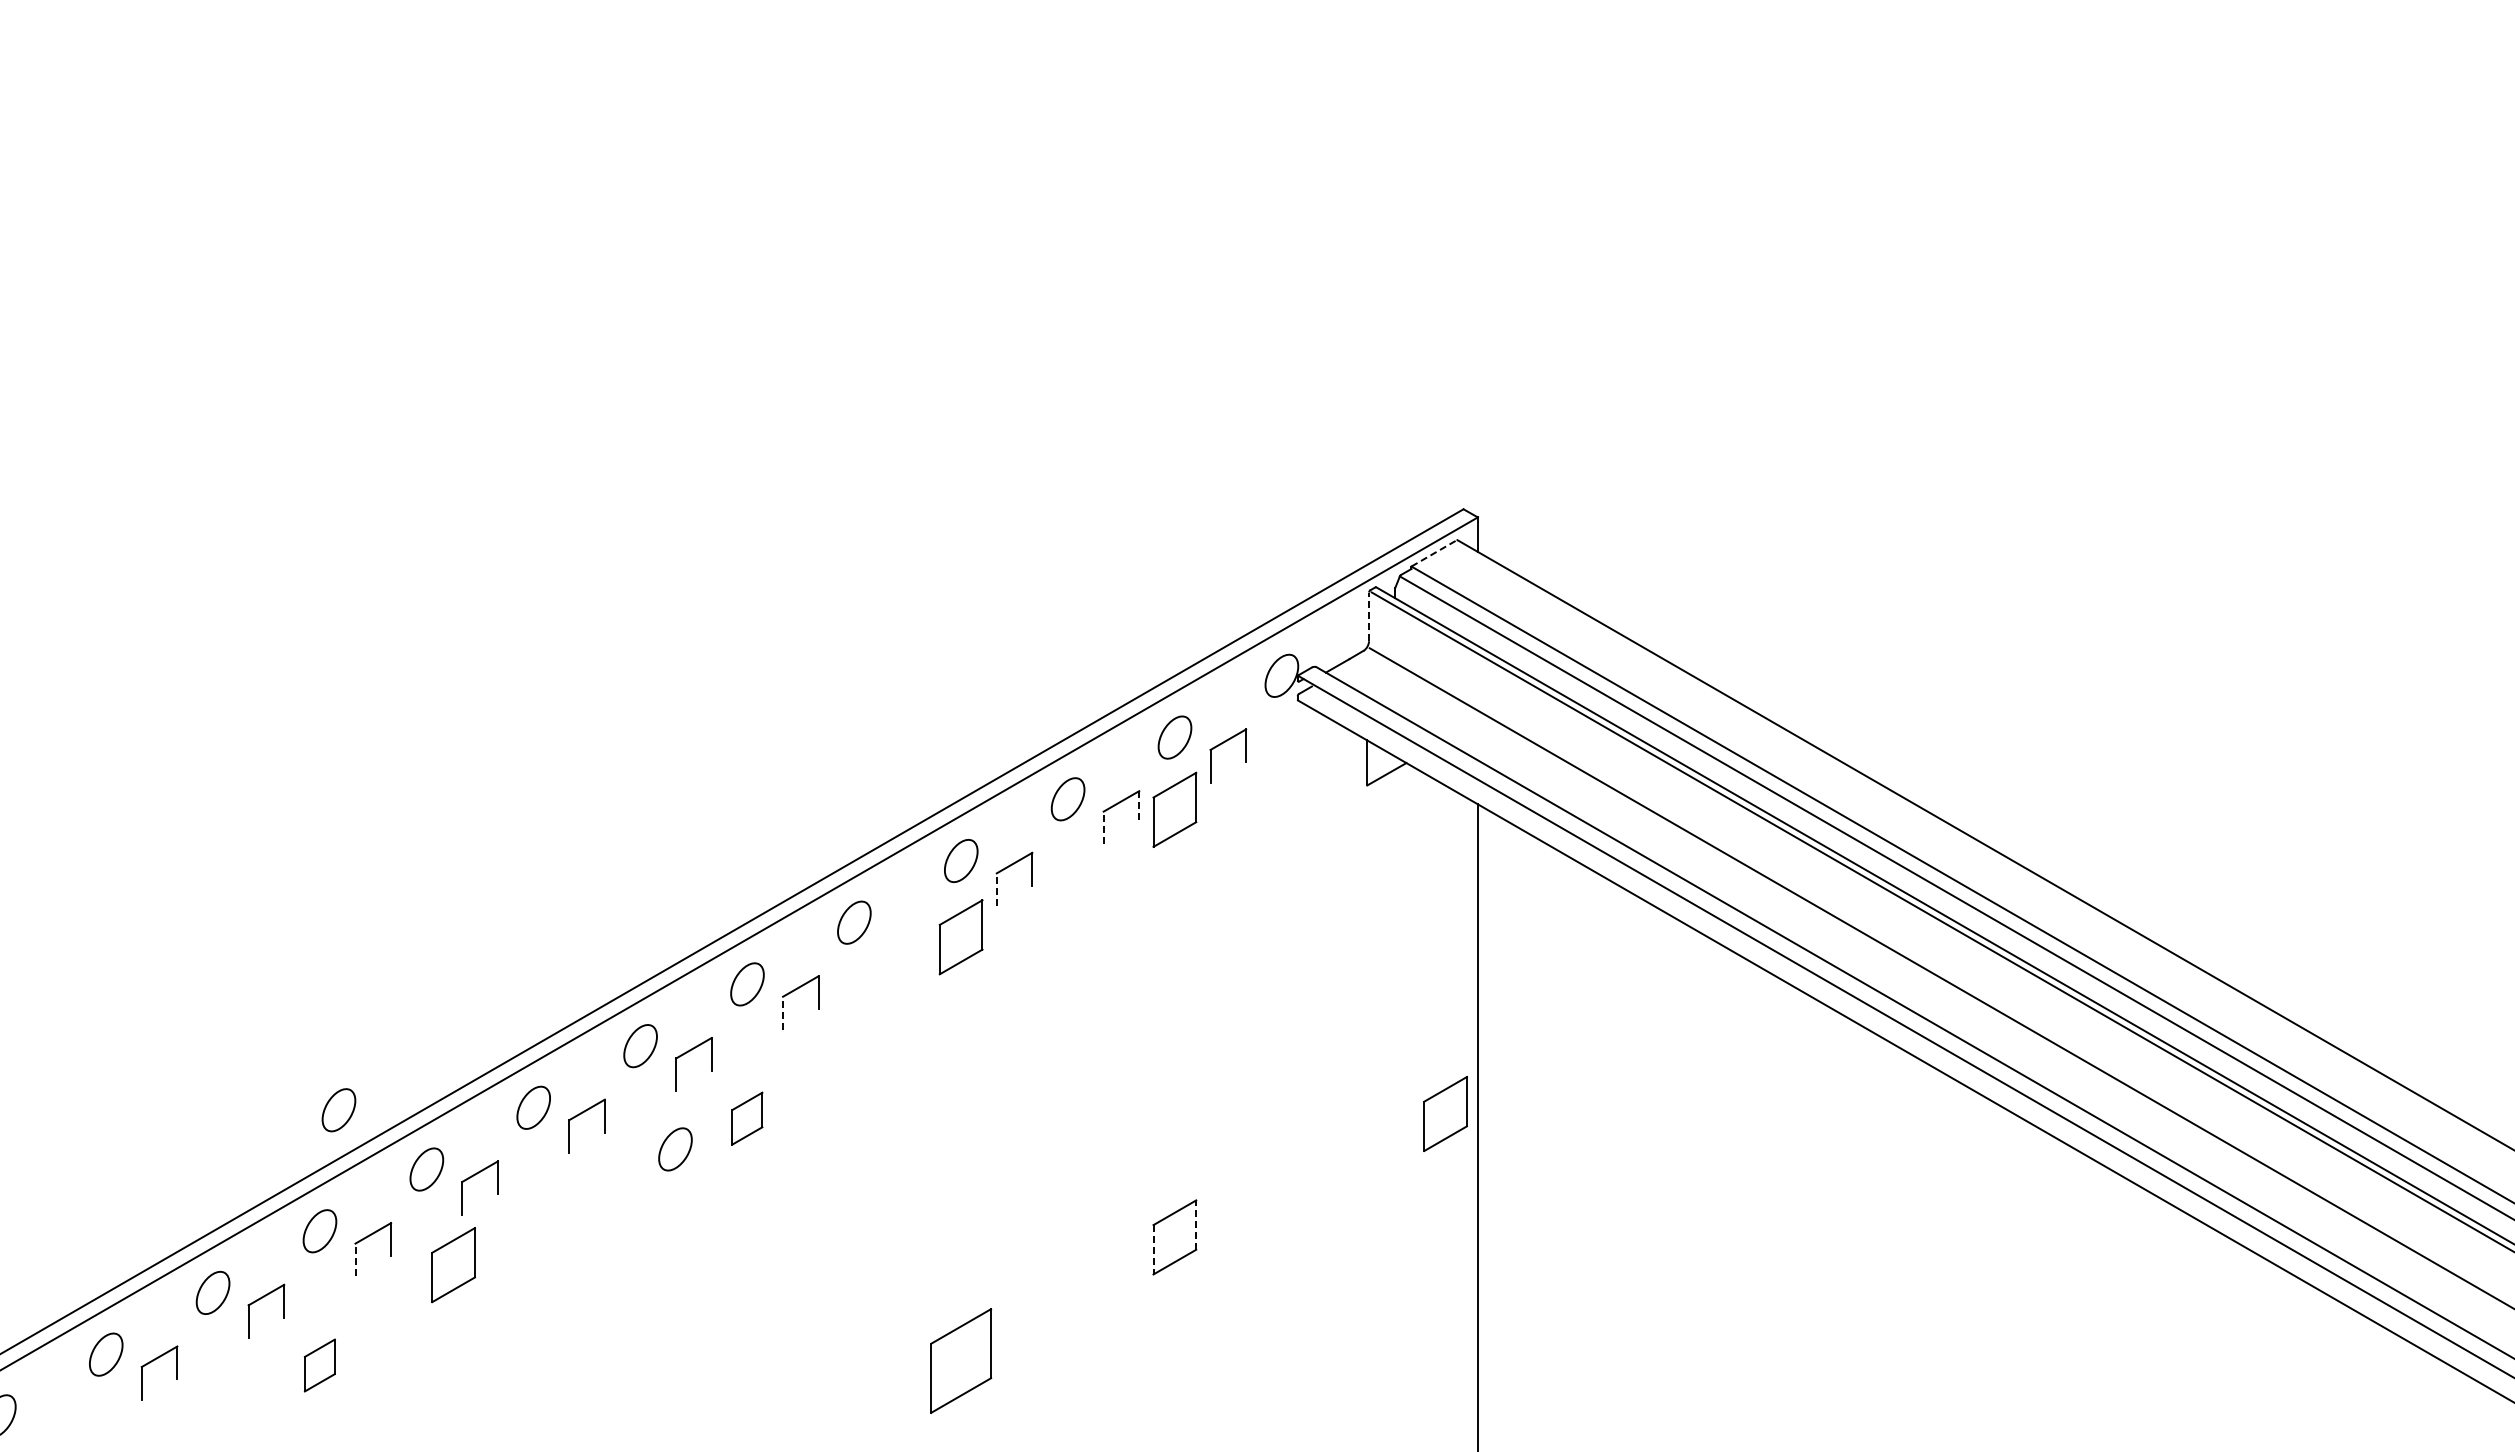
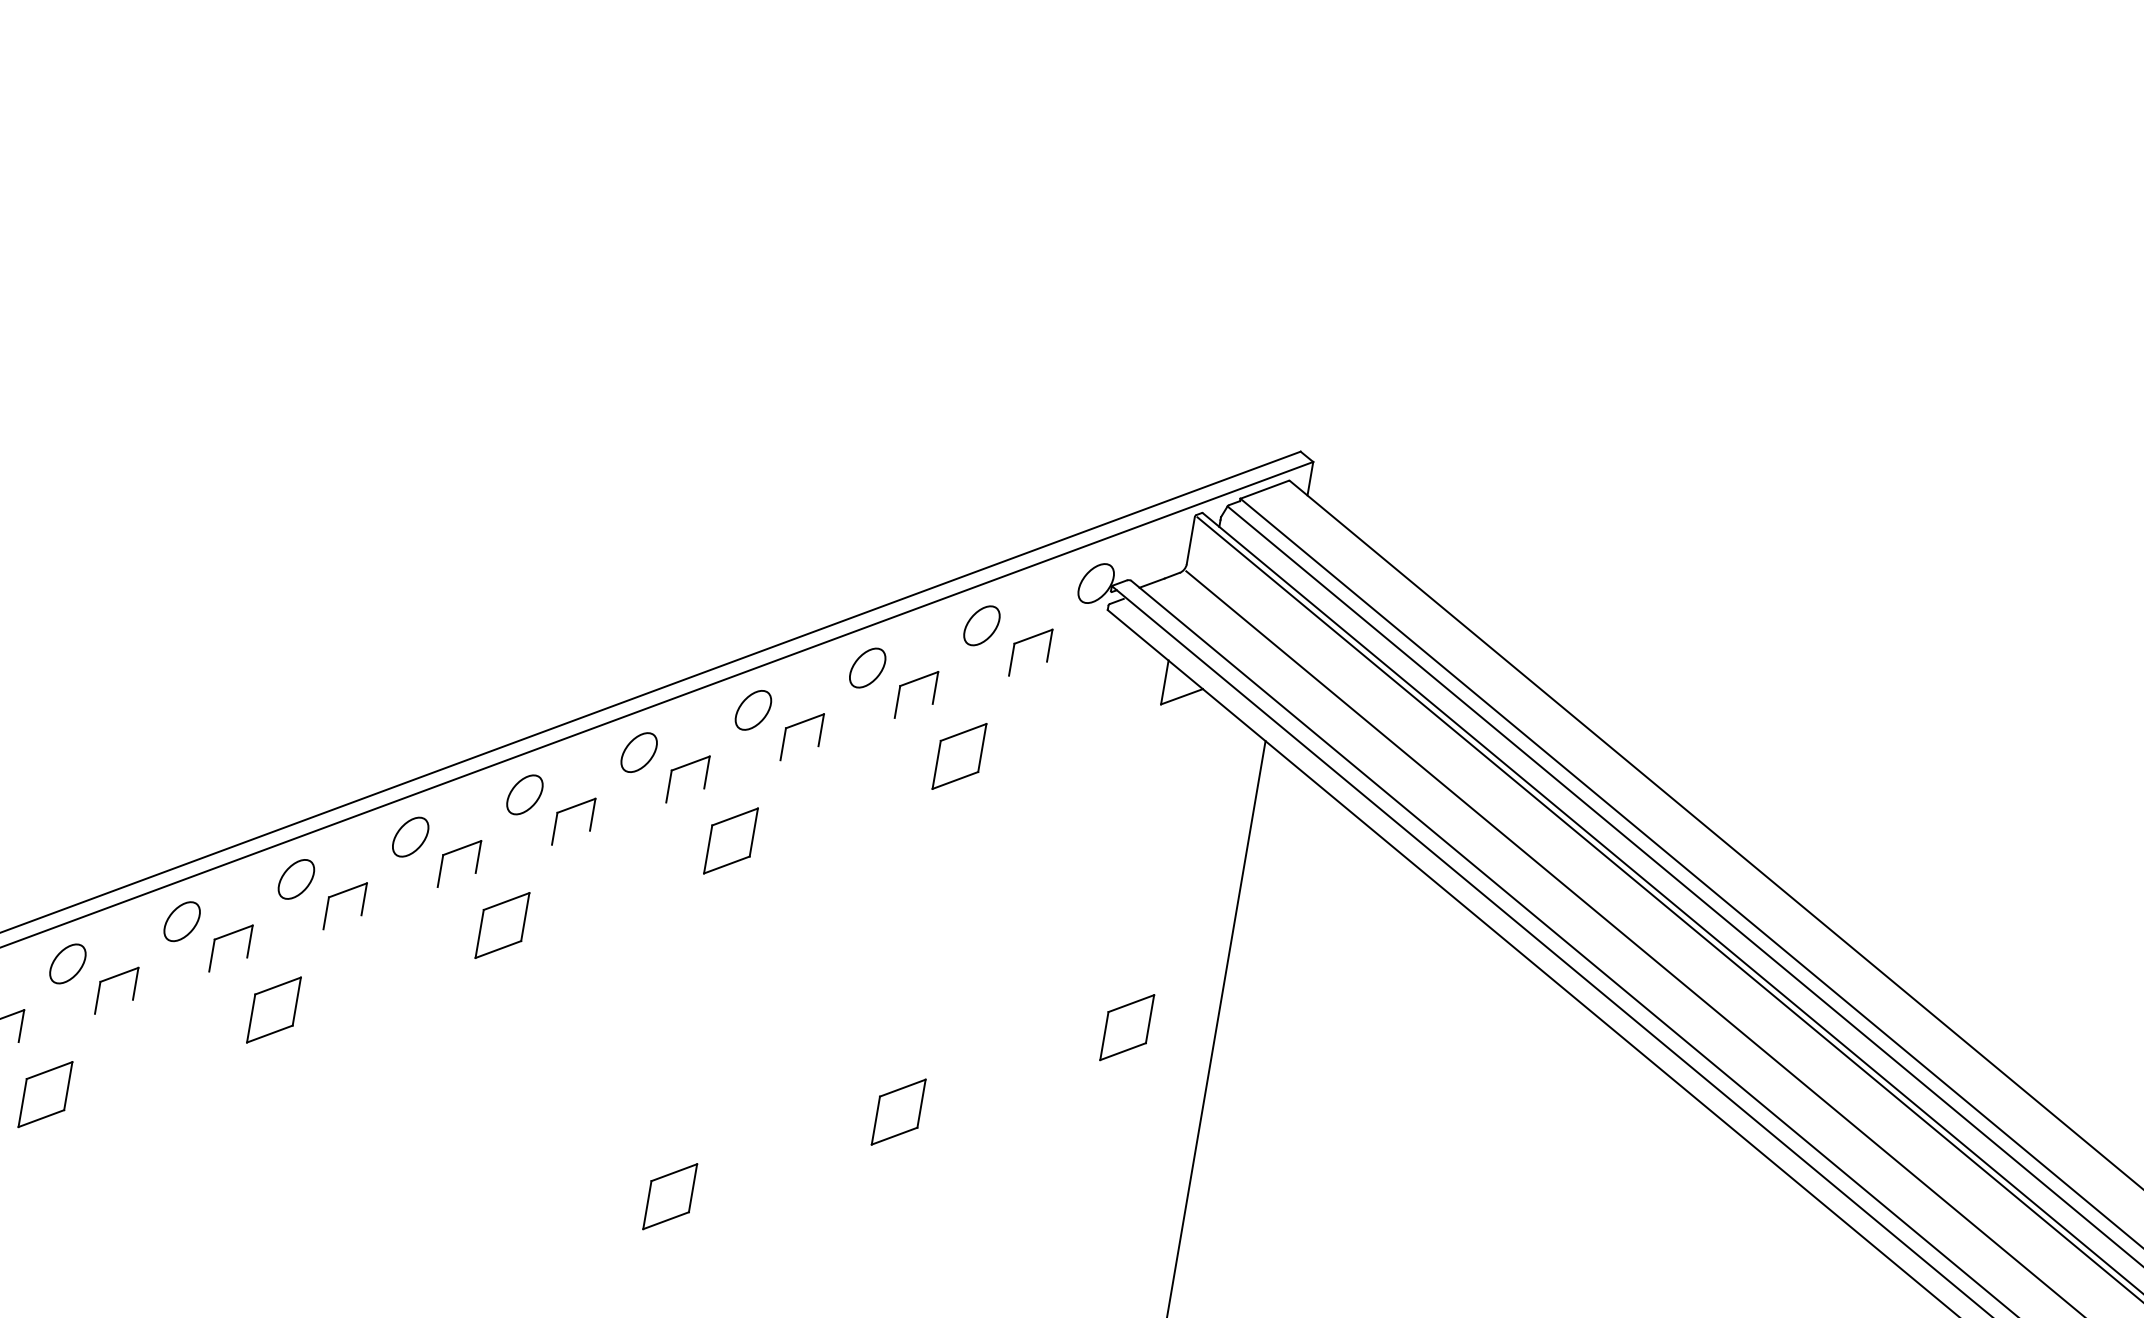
line: (1434, 553) -> (1265, 489), dashed -> solid
line: (1369, 616) -> (1191, 540), dashed -> solid
line: (1139, 808) -> (935, 688), dashed -> solid
part: (1174, 809) -> (959, 756), moved
line: (1103, 827) -> (897, 701), dashed -> solid
line: (996, 889) -> (783, 743), dashed -> solid
part: (901, 929) -> (683, 767), added
part: (960, 937) -> (730, 841), moved
line: (783, 1012) -> (555, 828), dashed -> solid
part: (338, 1110) -> (106, 849), removed
part: (1445, 1113) -> (1127, 1027), moved
part: (747, 1118) -> (502, 925), size x1.43
part: (675, 1149) -> (427, 943), removed
line: (1196, 1225) -> (921, 1104), dashed -> solid
line: (1153, 1249) -> (875, 1120), dashed -> solid
line: (355, 1259) -> (97, 997), dashed -> solid
part: (453, 1265) -> (273, 1010), moved
part: (960, 1360) -> (669, 1196), size x0.71
part: (319, 1365) -> (45, 1094), size x1.43

